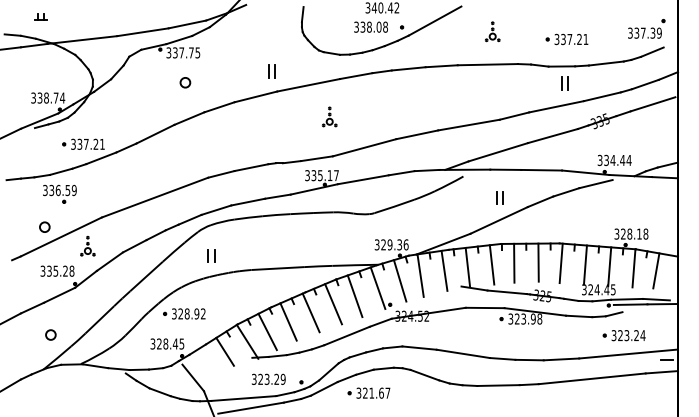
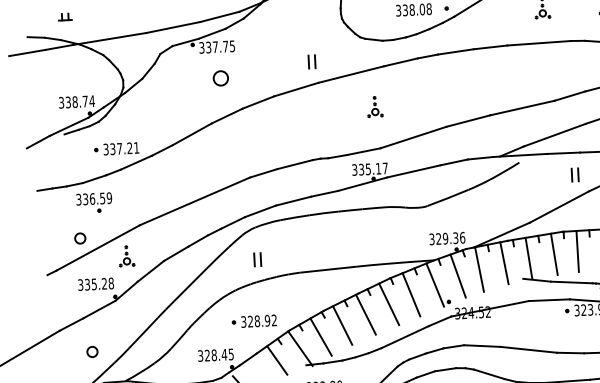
part: (185, 82) -> (221, 78), size x1.4
part: (499, 197) -> (575, 174), moved
part: (184, 313) -> (254, 320), moved

